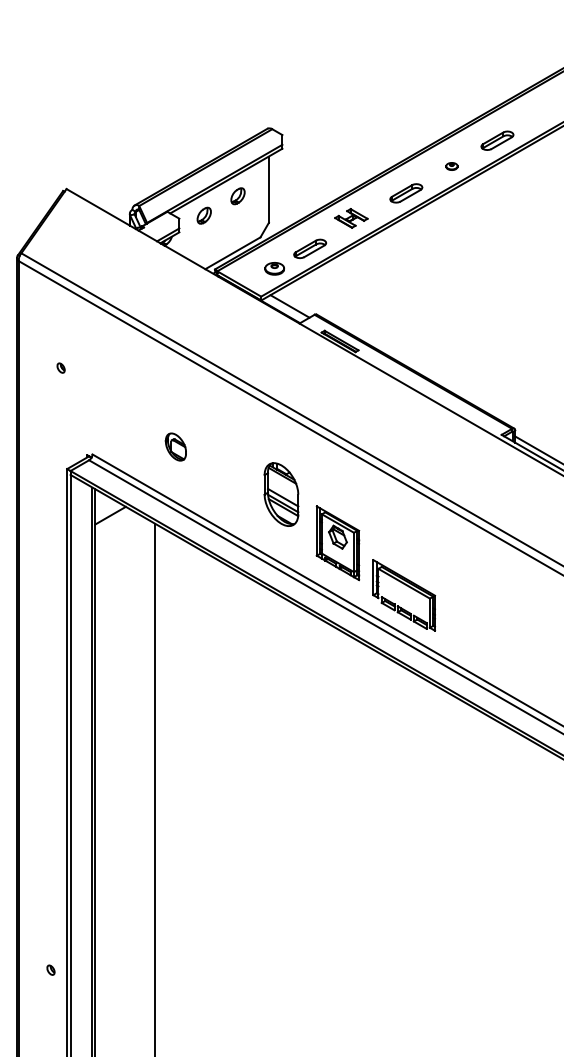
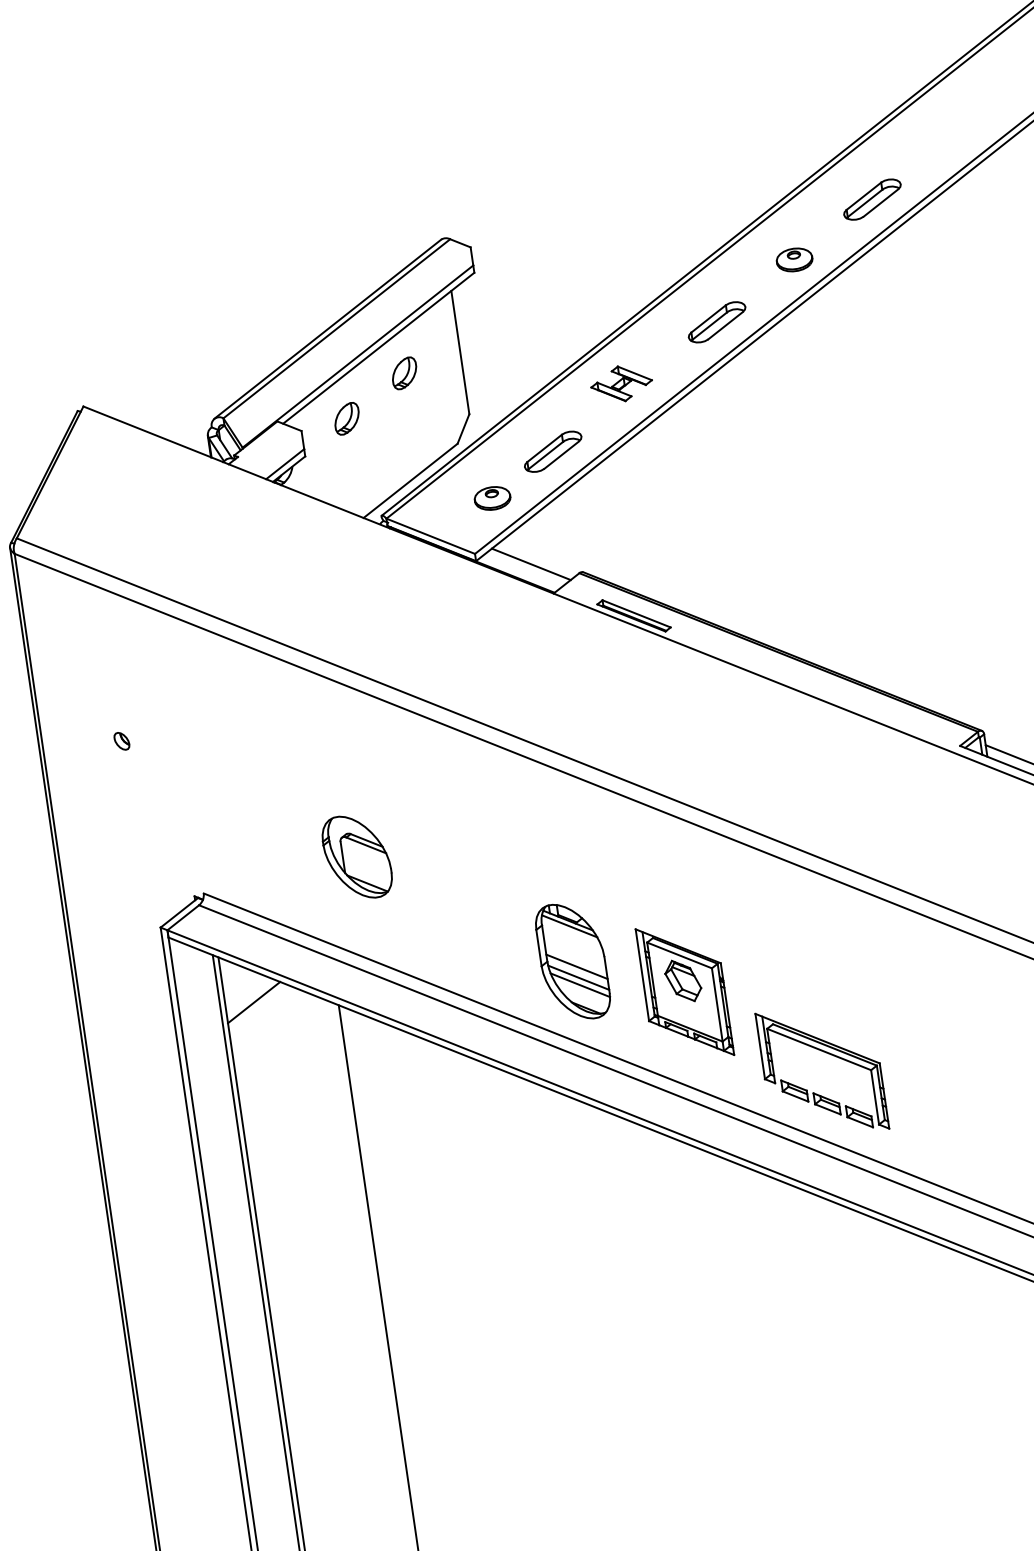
part: (451, 166) -> (793, 259), size x1.67
part: (175, 446) -> (356, 856), size x1.67
part: (281, 494) -> (573, 961), moved

